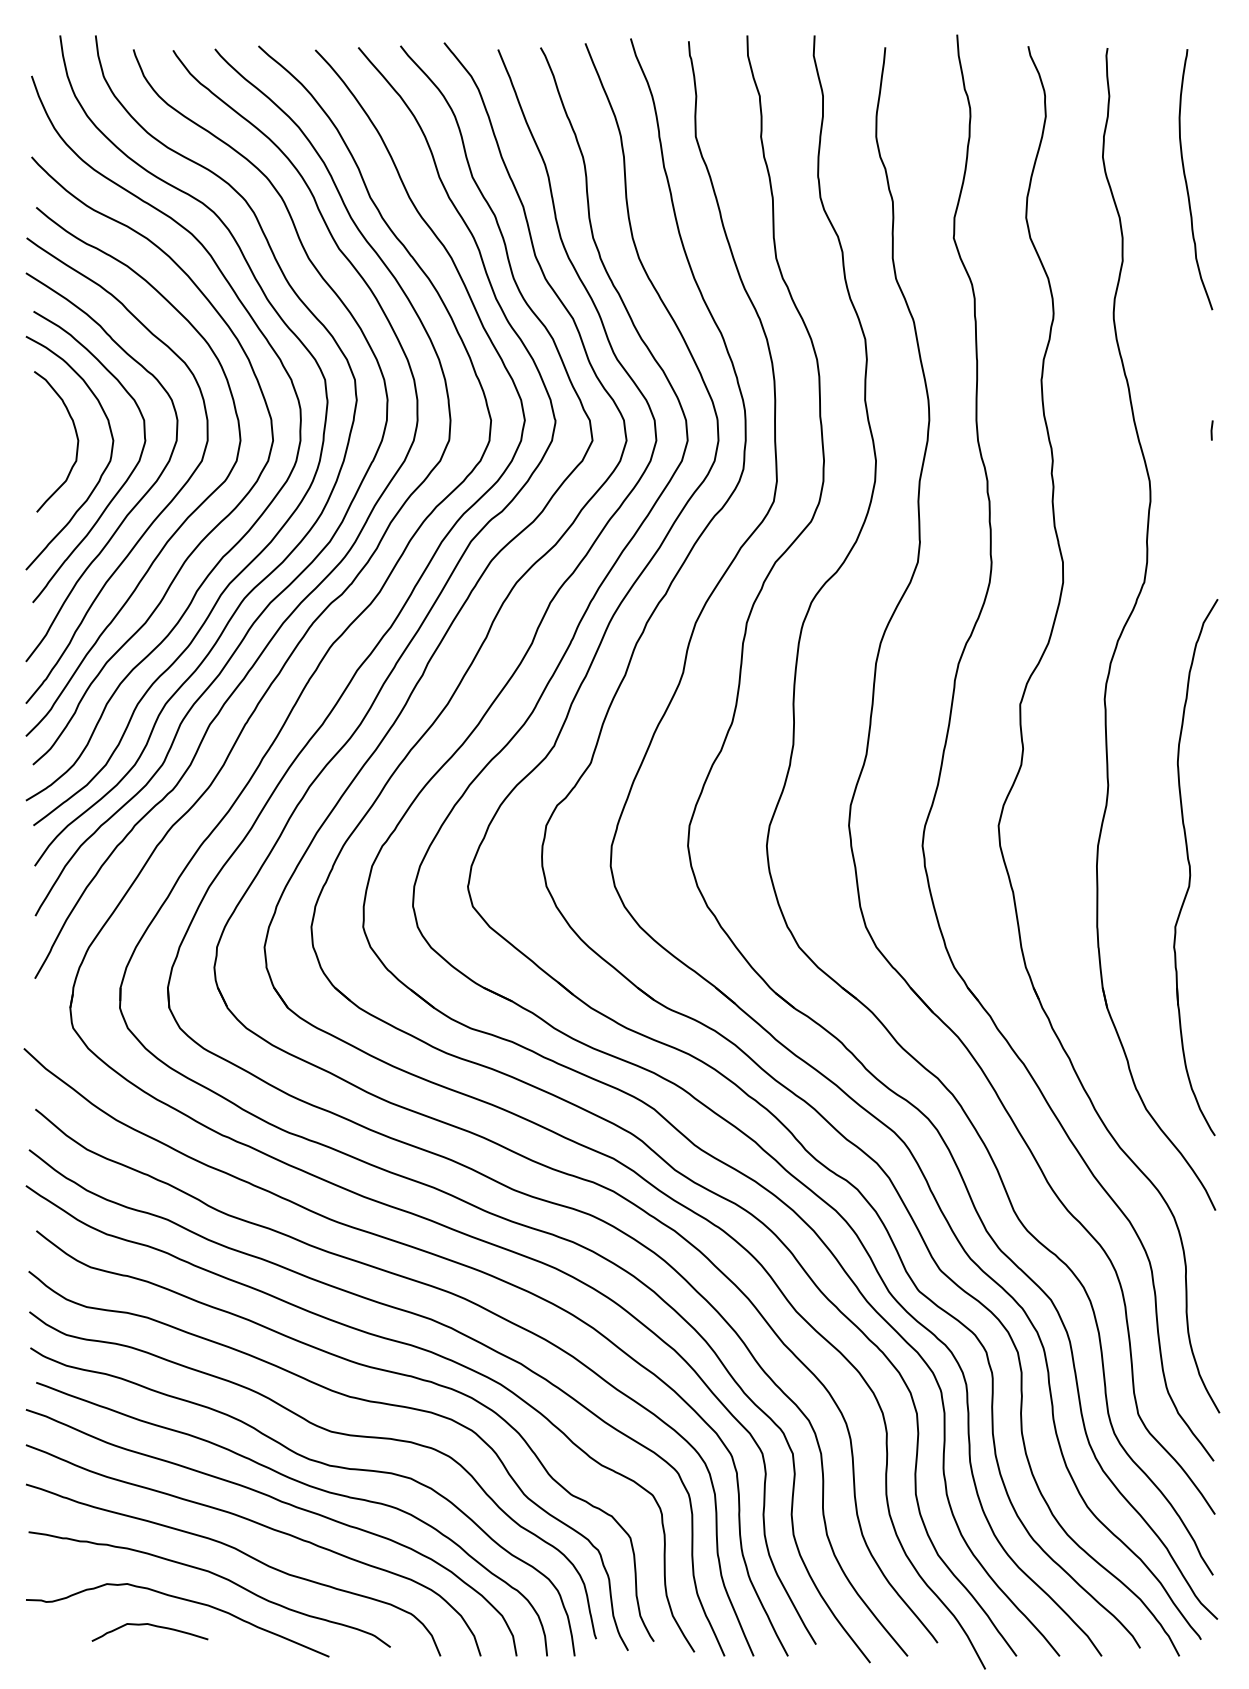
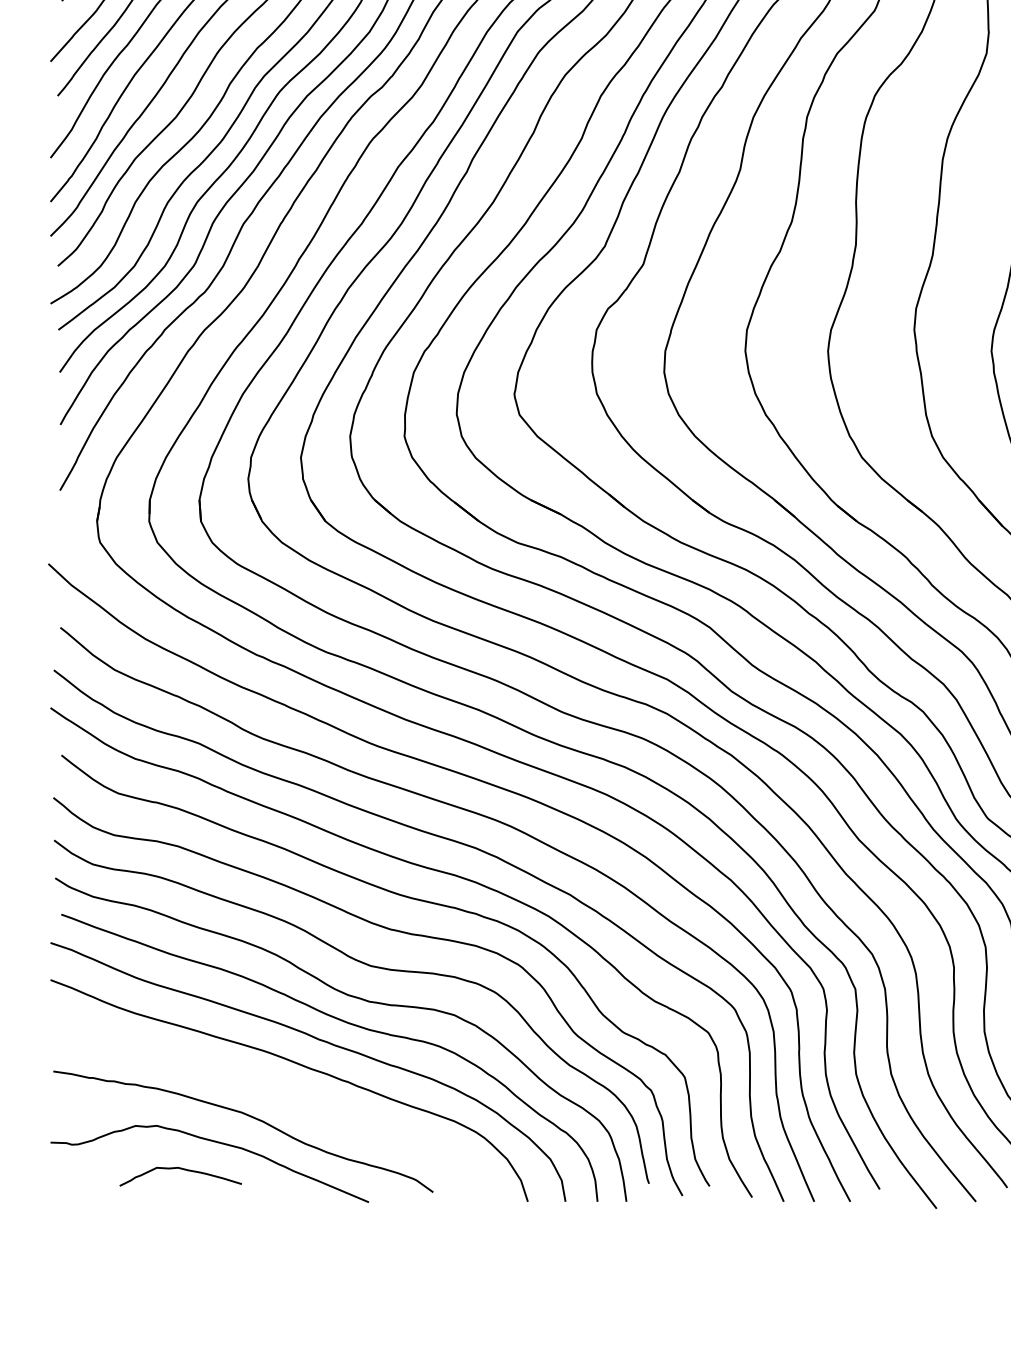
curve: (242, 1553) -> (277, 1093), removed

